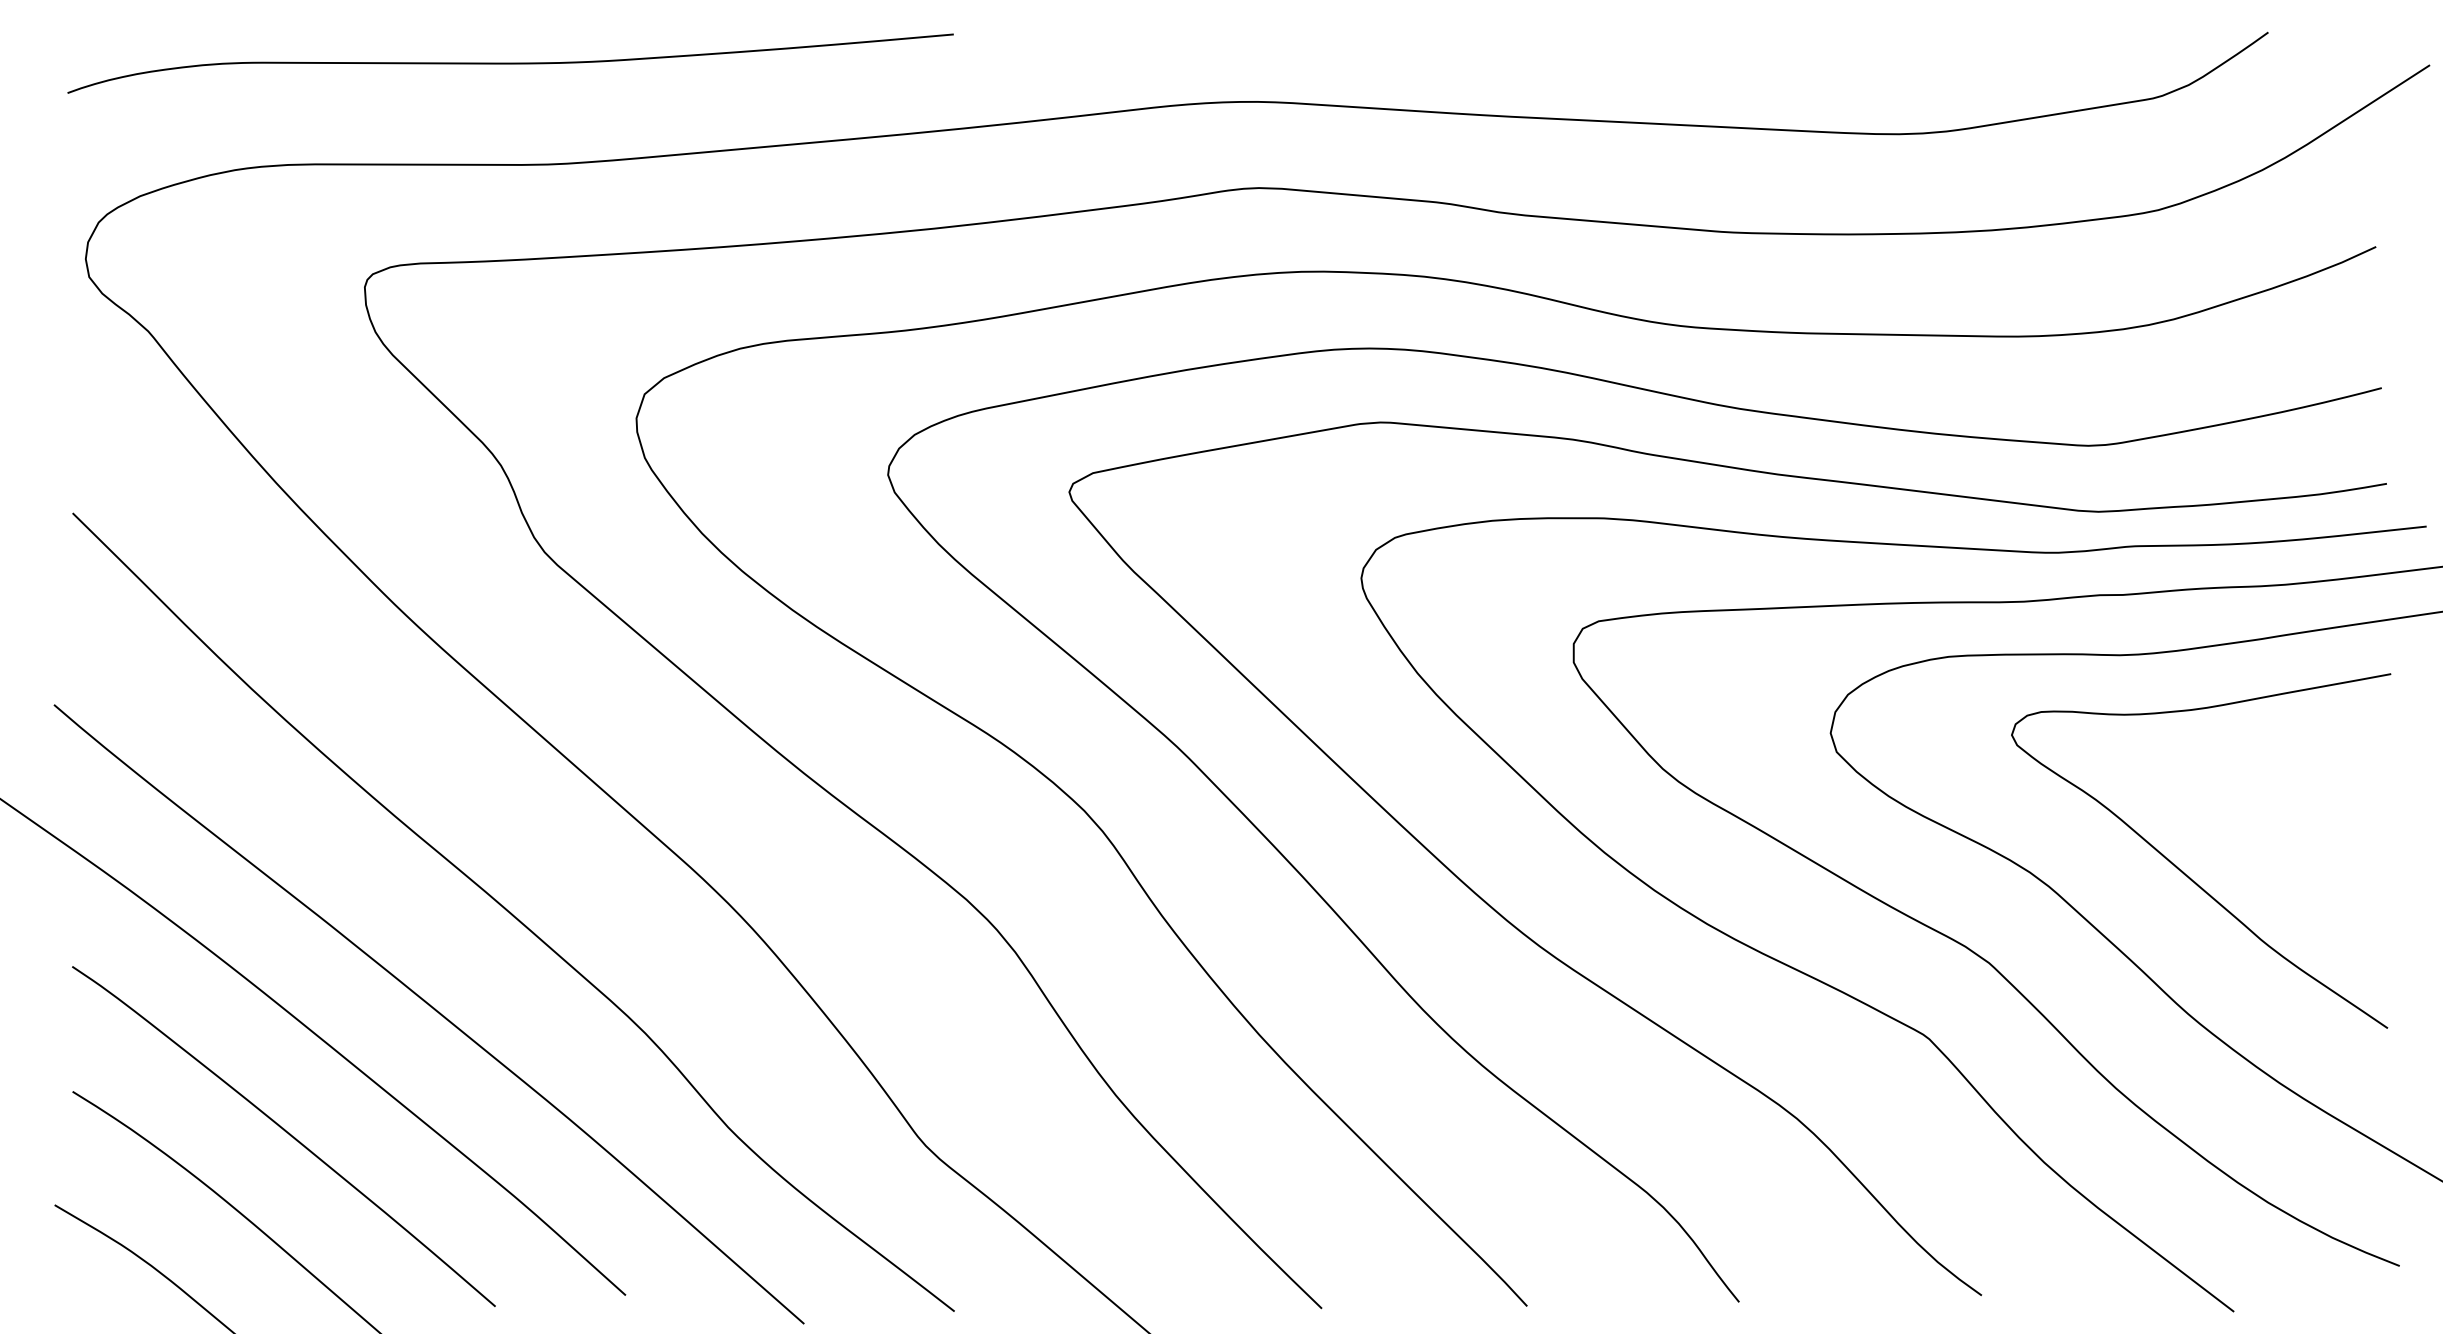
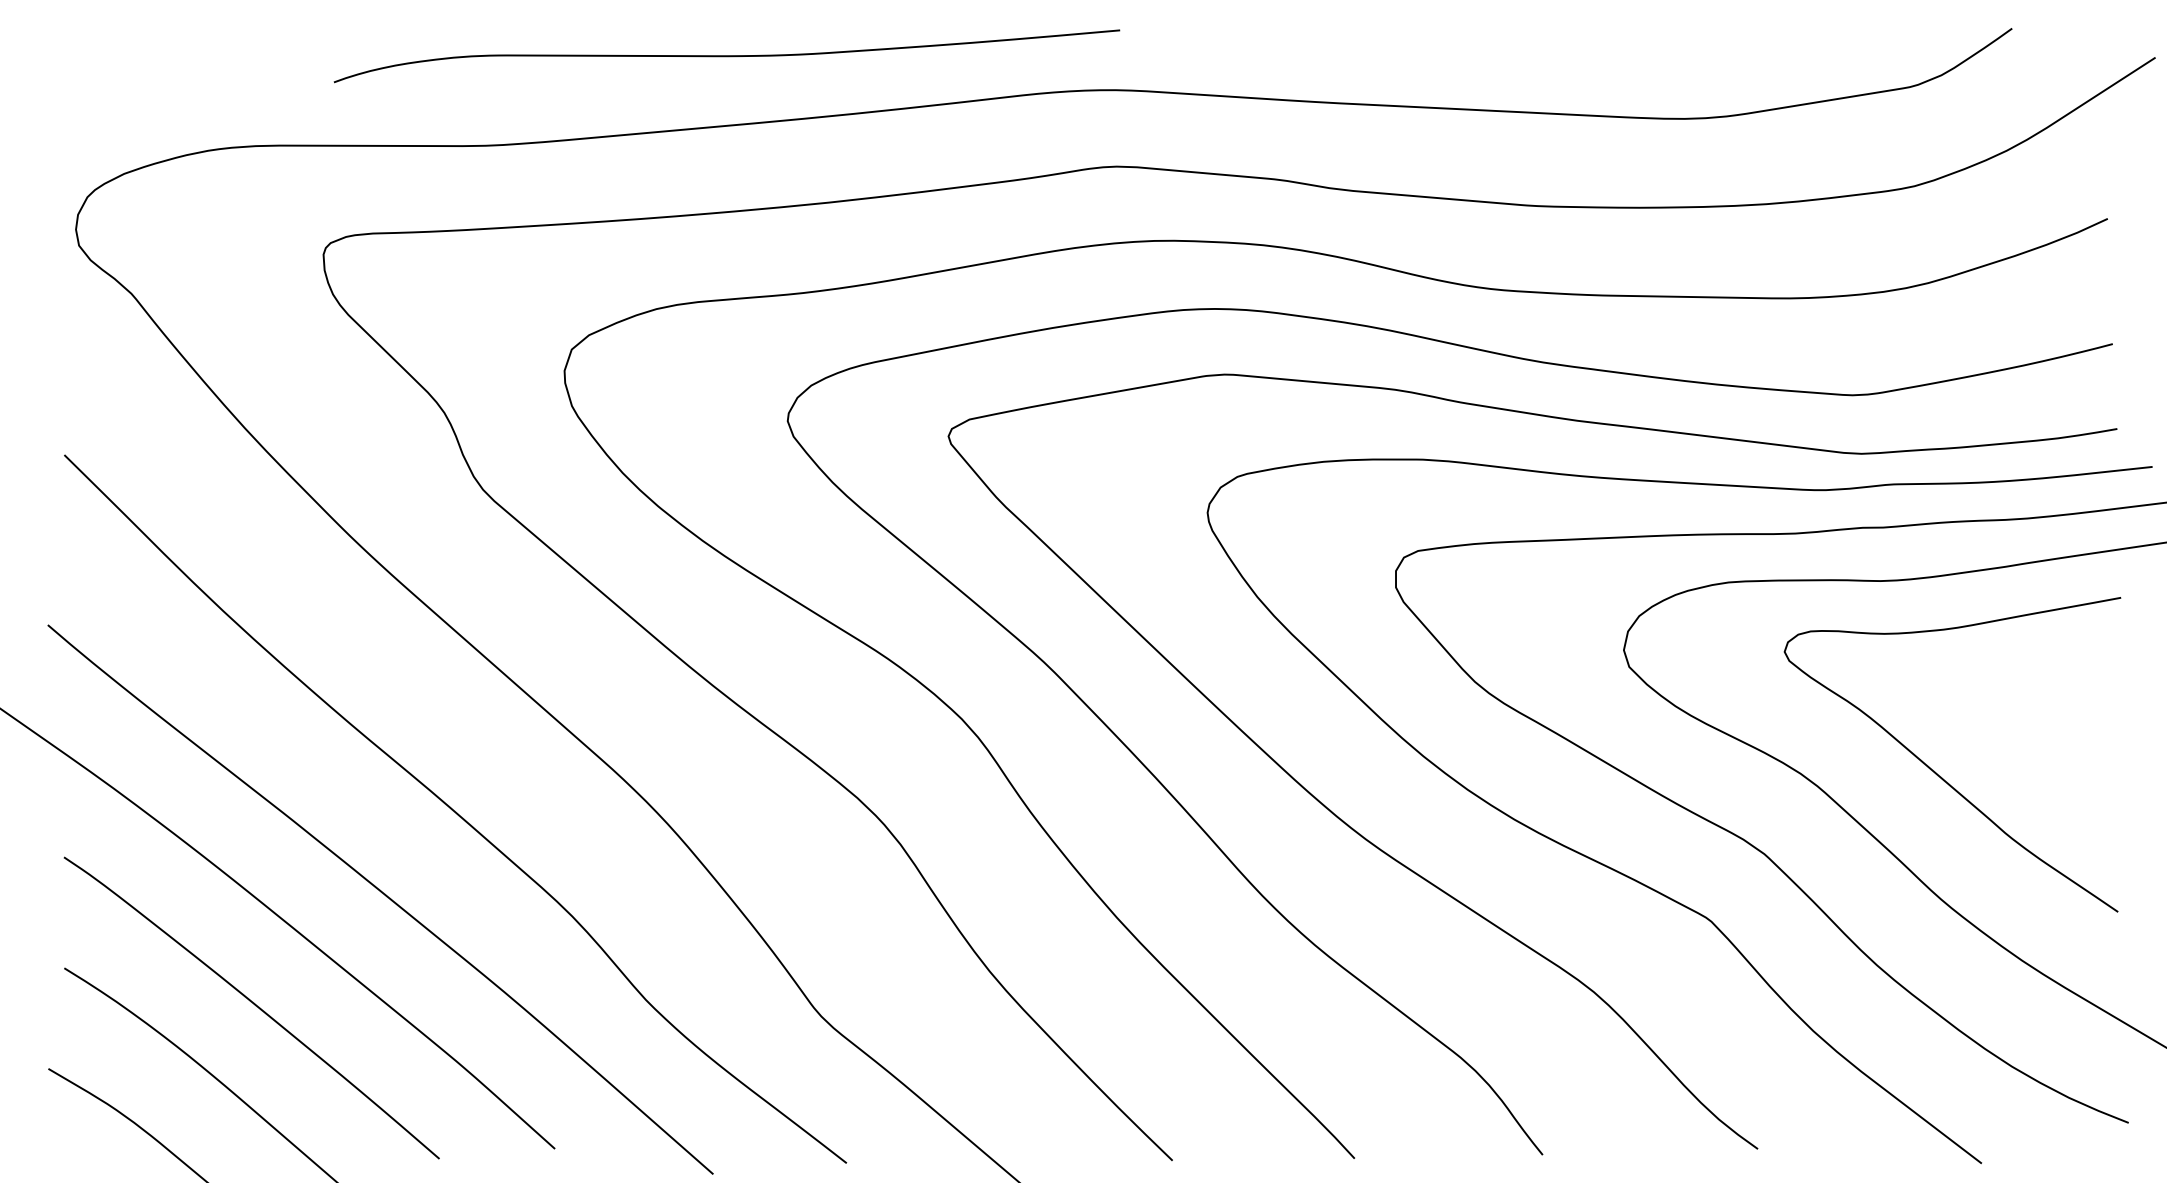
curve: (510, 63) -> (726, 56), moved

